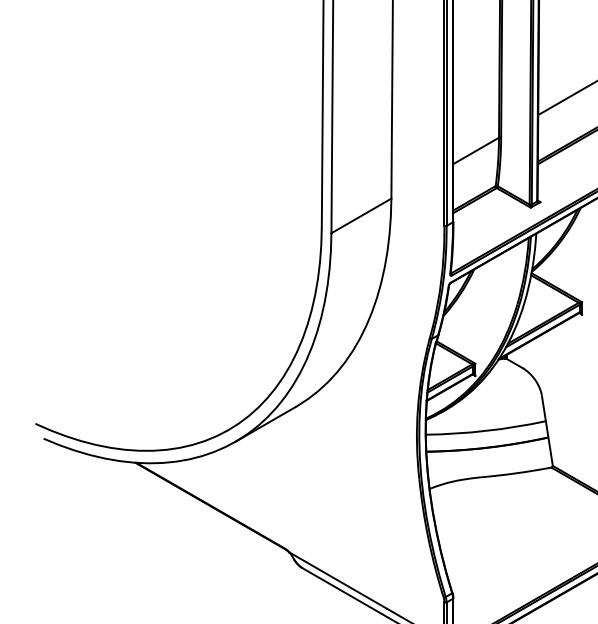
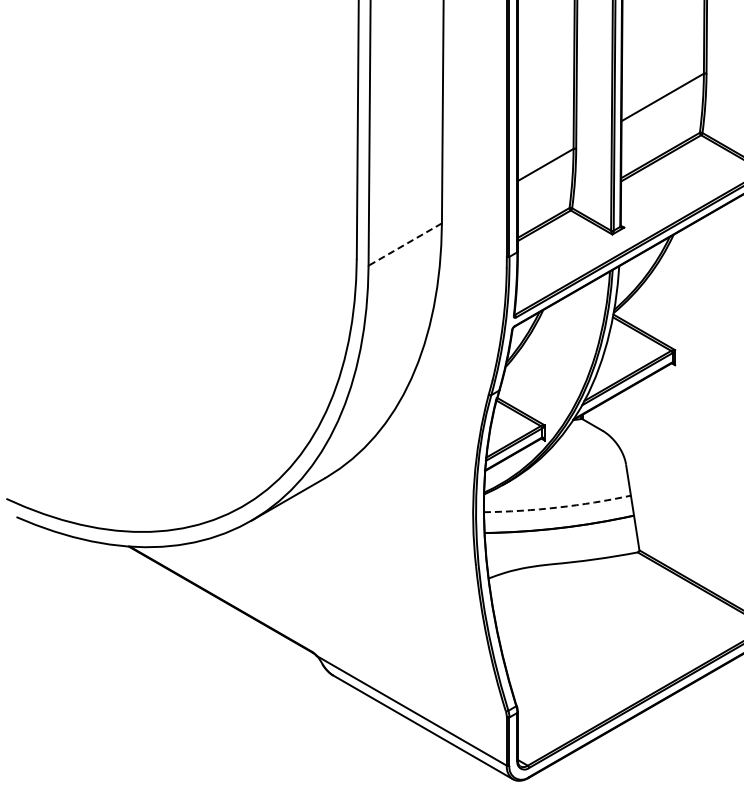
line: (360, 215) -> (404, 244), solid -> dashed
arc: (485, 430) -> (557, 507), solid -> dashed

